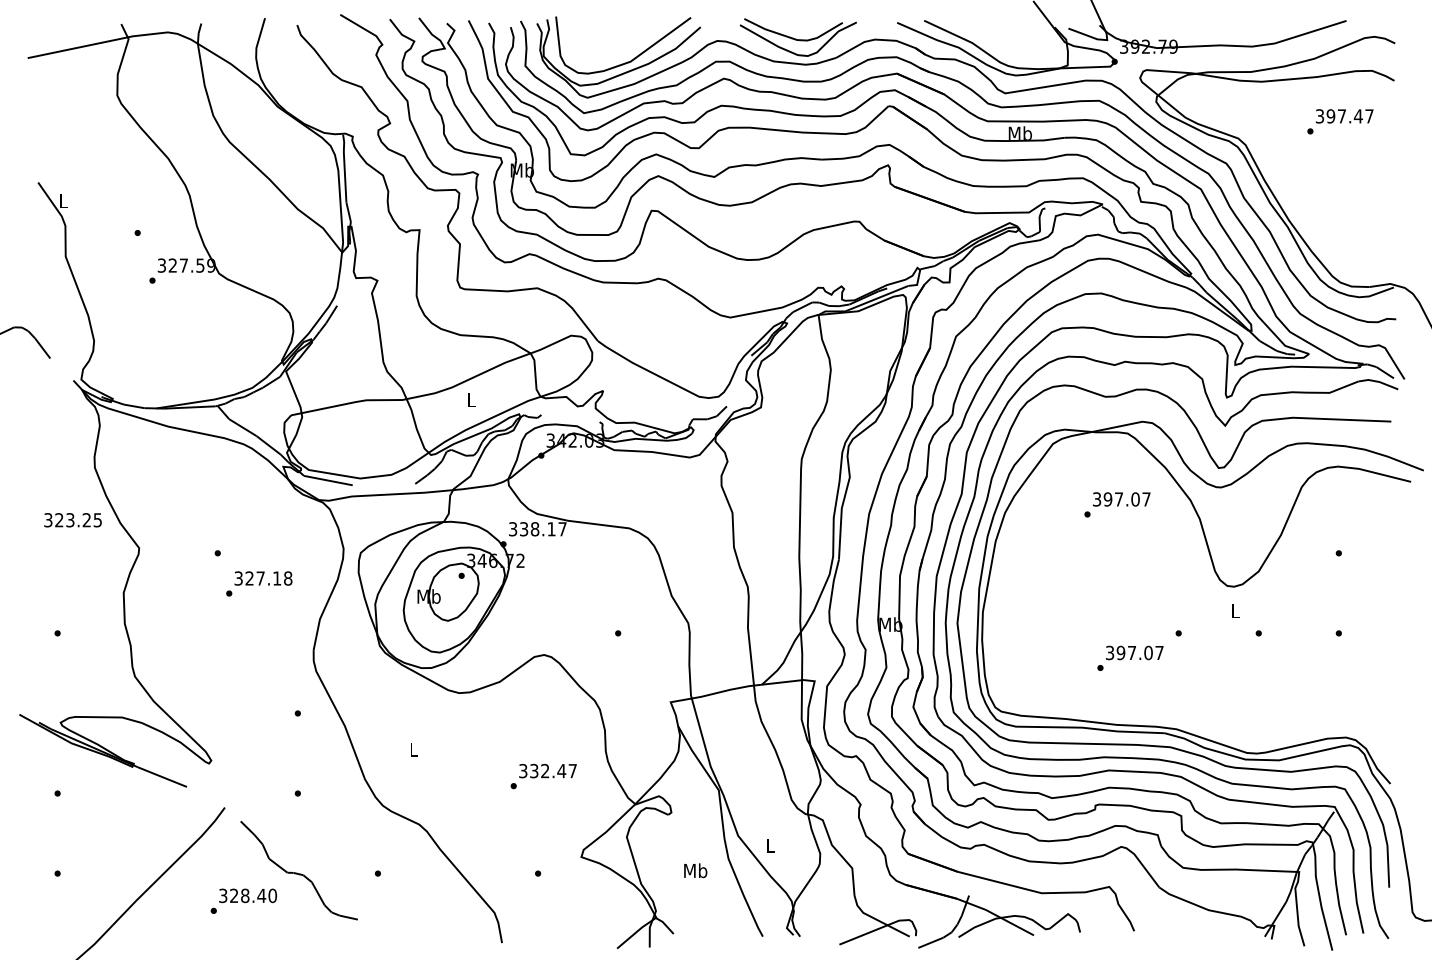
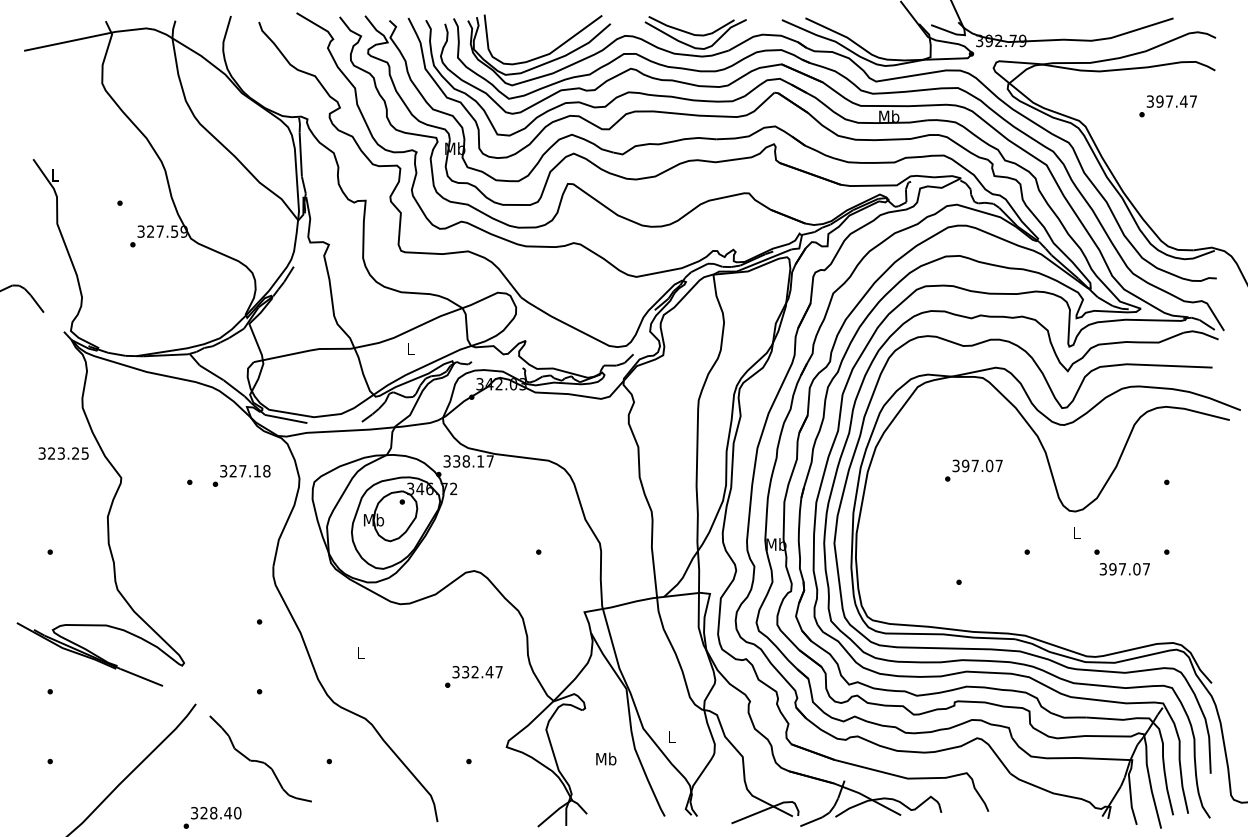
text: (1117, 504) -> (973, 470), moved
text: (259, 583) -> (241, 475), moved
text: (1134, 652) -> (1124, 568), moved
text: (243, 900) -> (212, 817), moved

